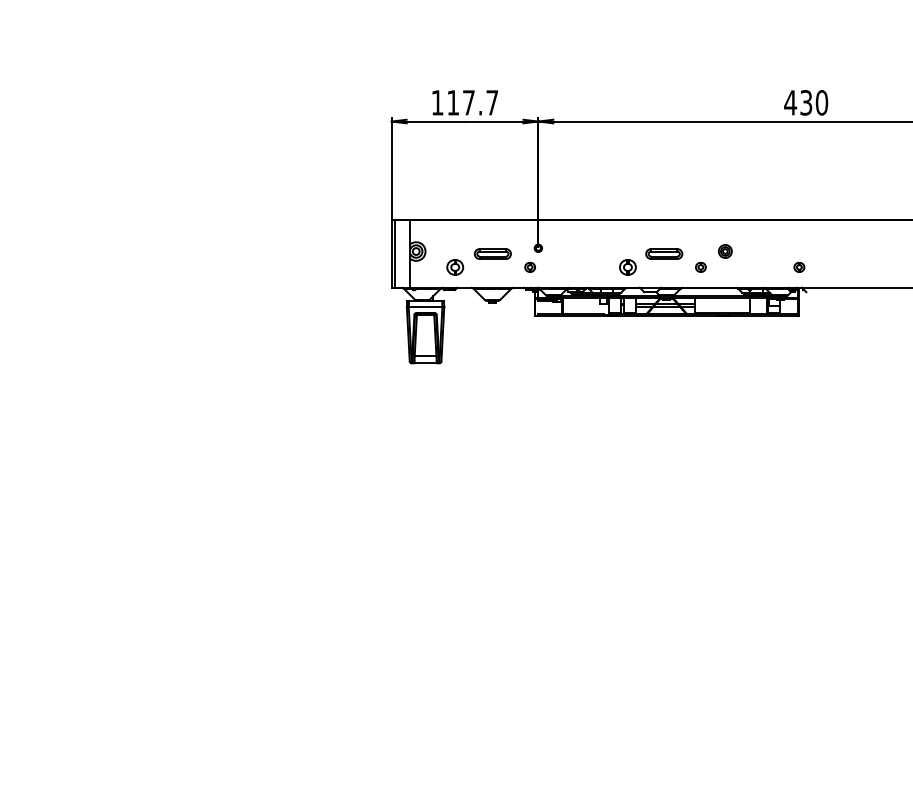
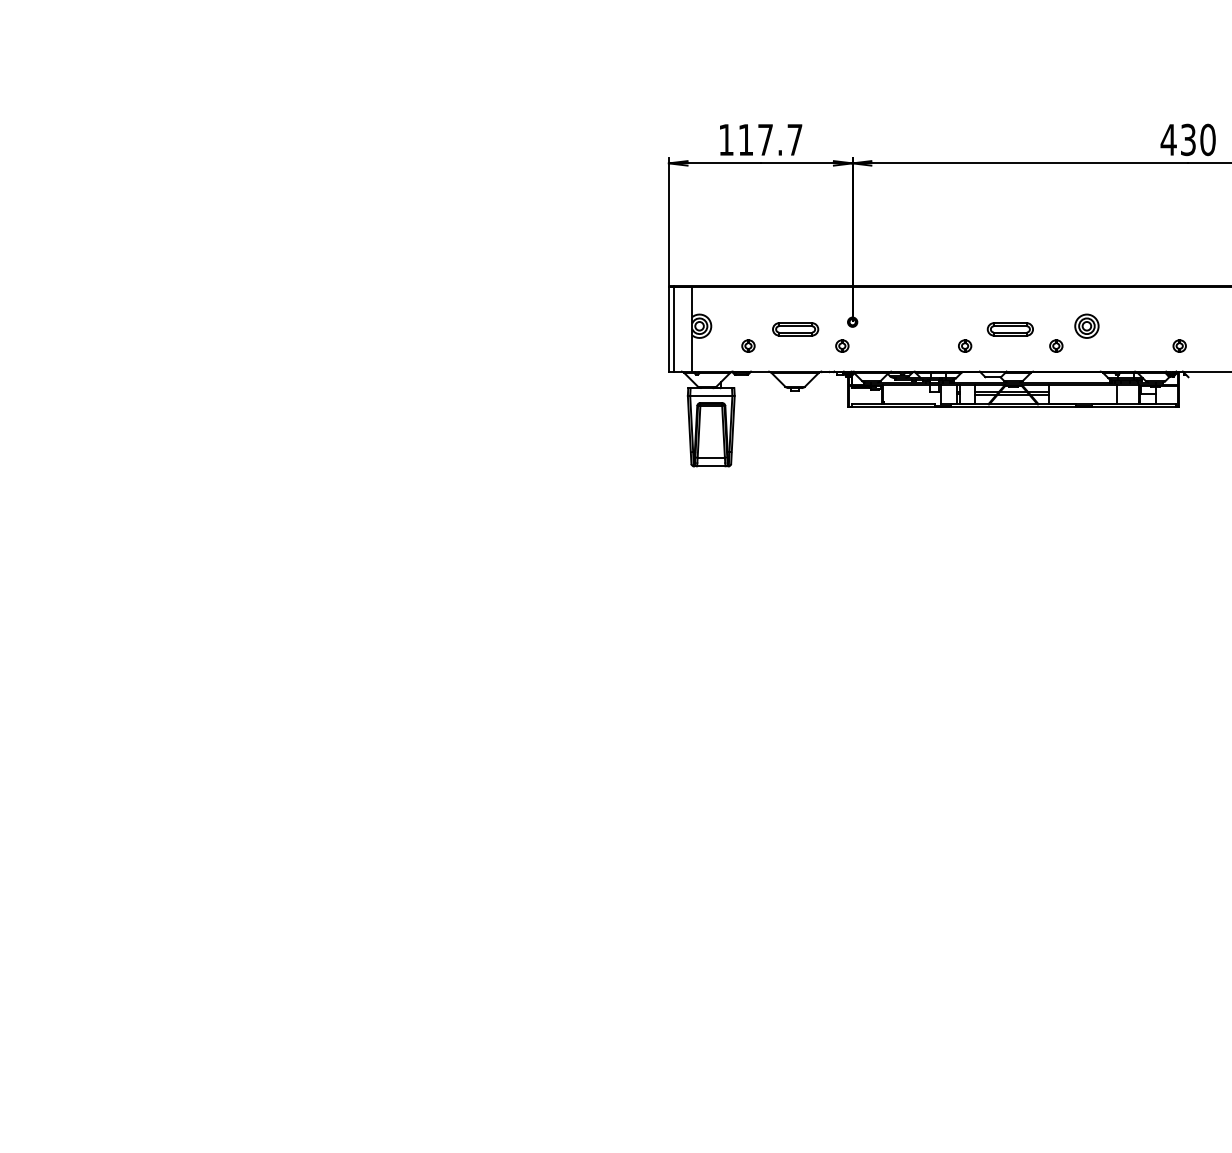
part: (724, 250) -> (1086, 325), size x1.43
part: (455, 266) -> (748, 345), size x0.62
part: (628, 266) -> (965, 345), size x0.62

